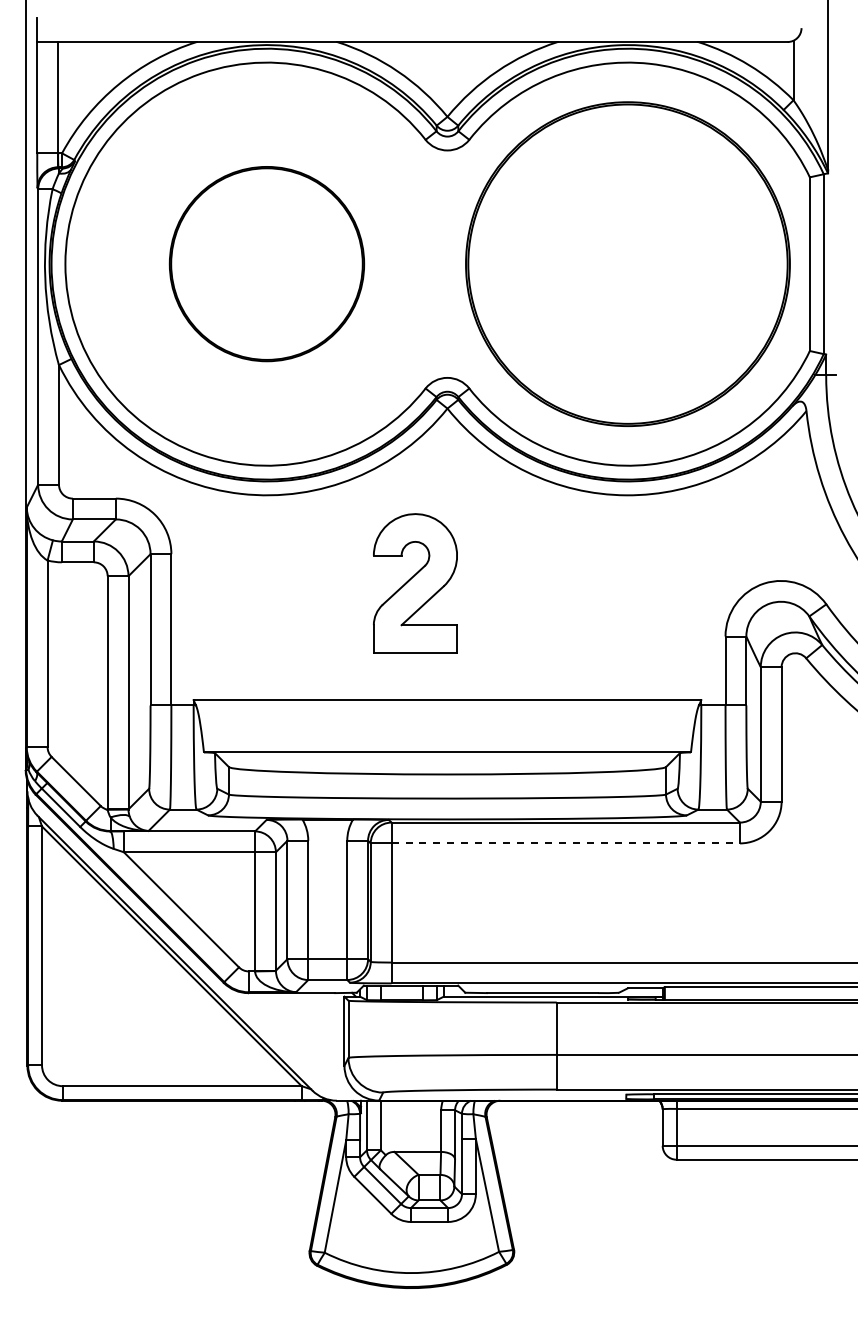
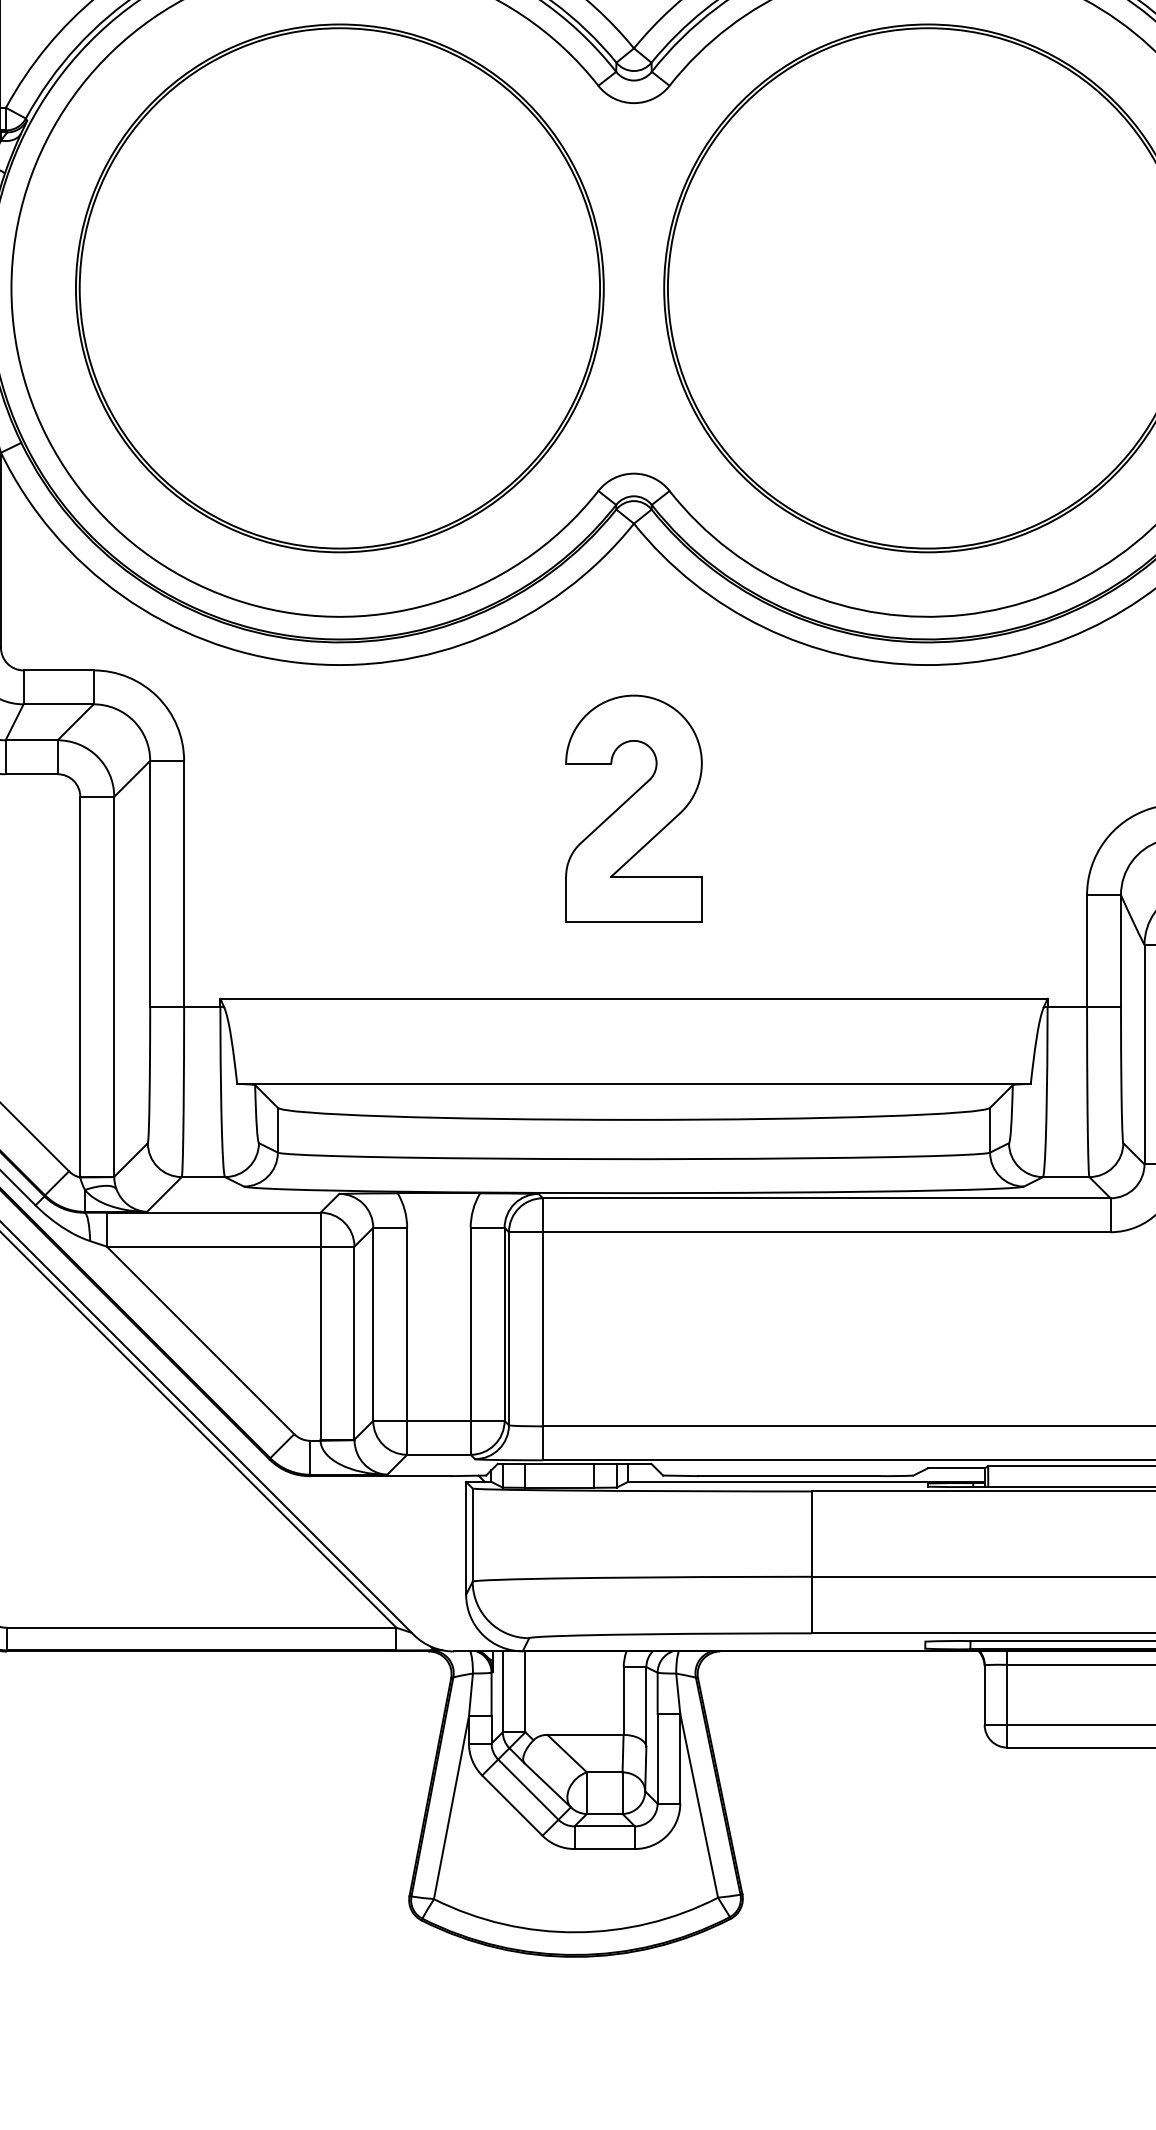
part: (266, 263) -> (339, 287), size x1.67
part: (415, 583) -> (634, 808), moved
line: (566, 843) -> (827, 1232), dashed -> solid

